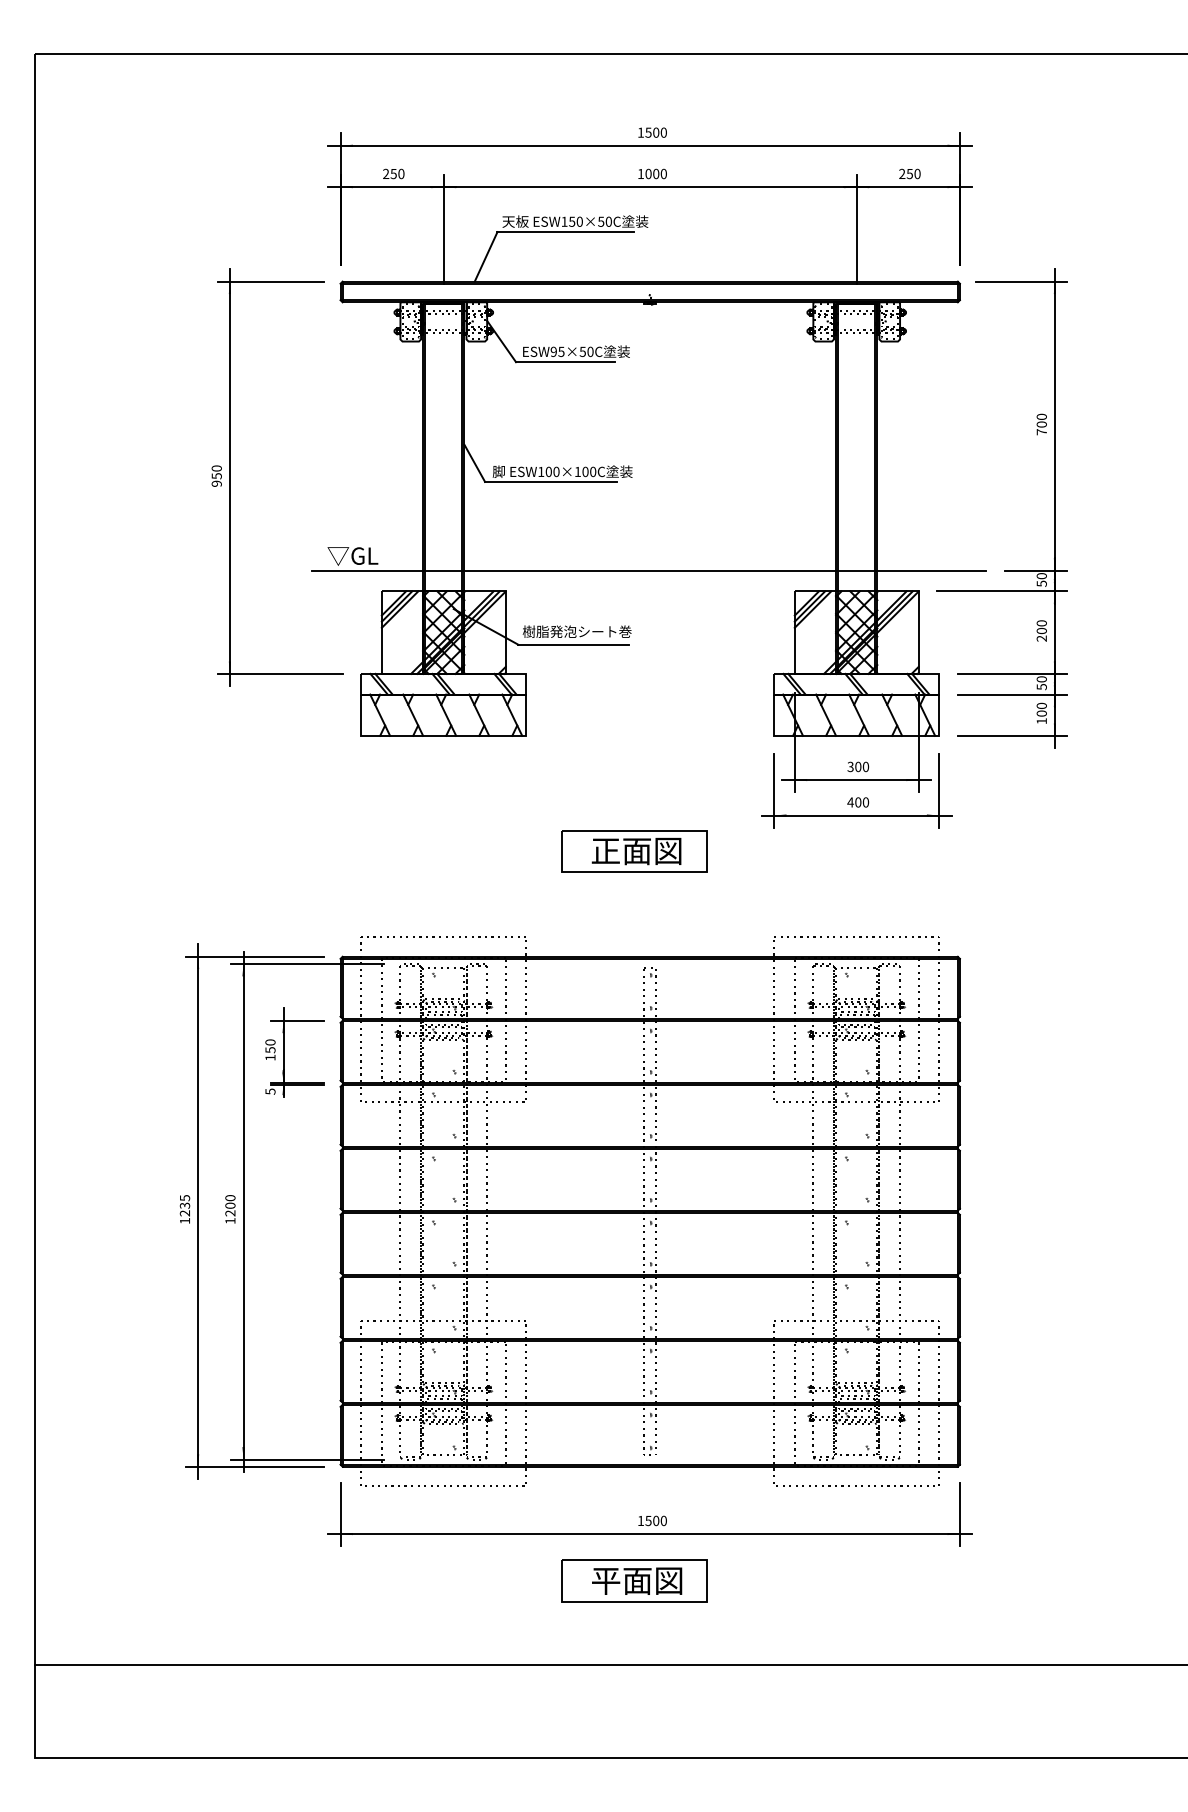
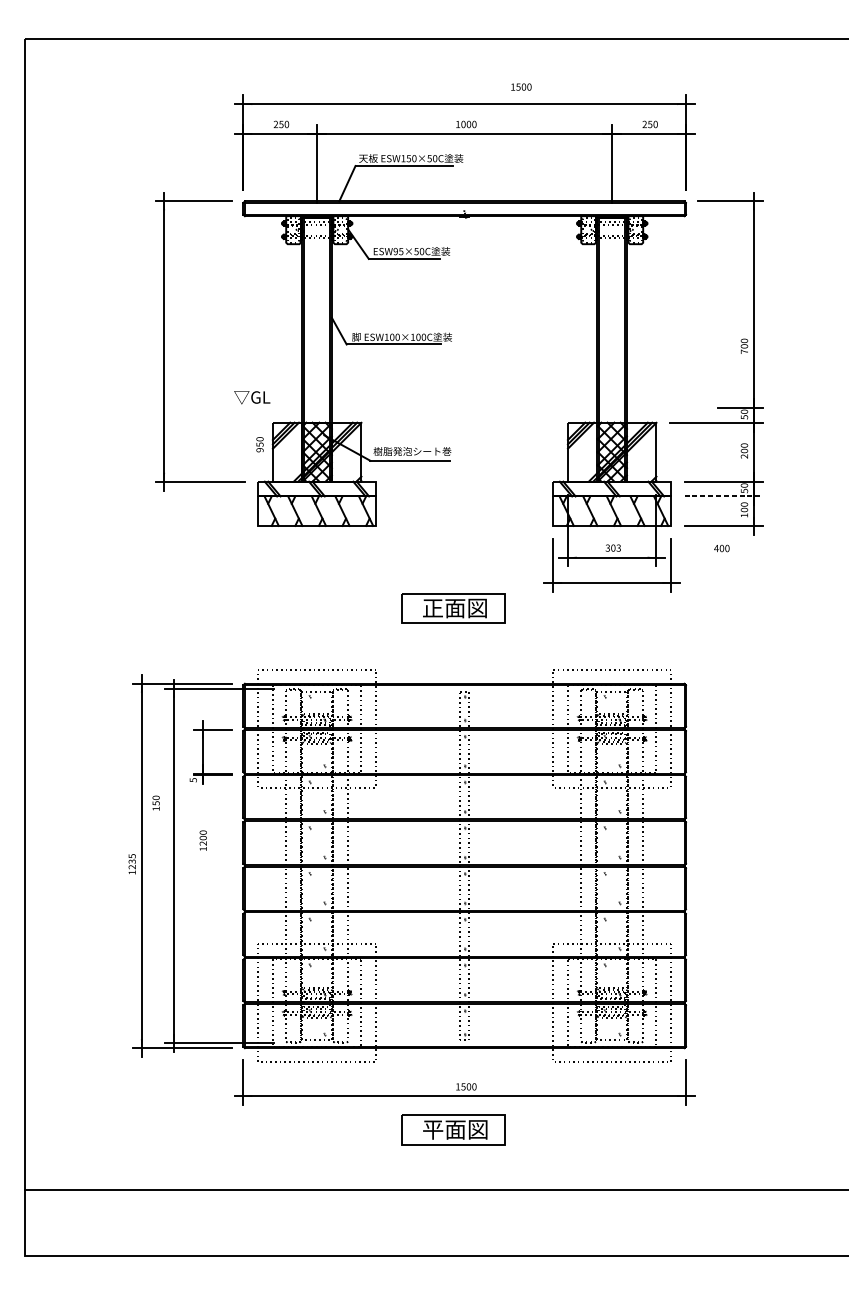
text: (652, 132) -> (521, 86), moved
text: (1041, 424) -> (744, 346), moved
text: (216, 475) -> (259, 444), moved
line: (649, 570) -> (464, 407), removed
line: (1012, 694) -> (723, 496), solid -> dashed
text: (865, 766) -> (618, 547), 300 -> 303
text: (858, 802) -> (722, 548), moved
text: (270, 1049) -> (156, 802), moved
text: (230, 1209) -> (203, 840), moved

